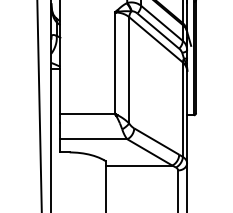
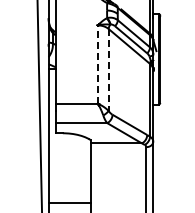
line: (114, 63) -> (97, 64), solid -> dashed
line: (128, 69) -> (108, 69), solid -> dashed

